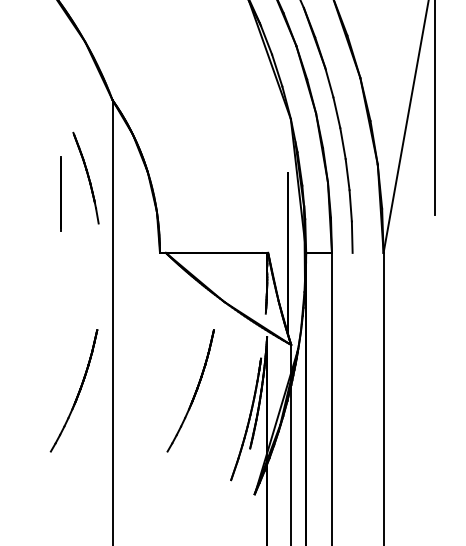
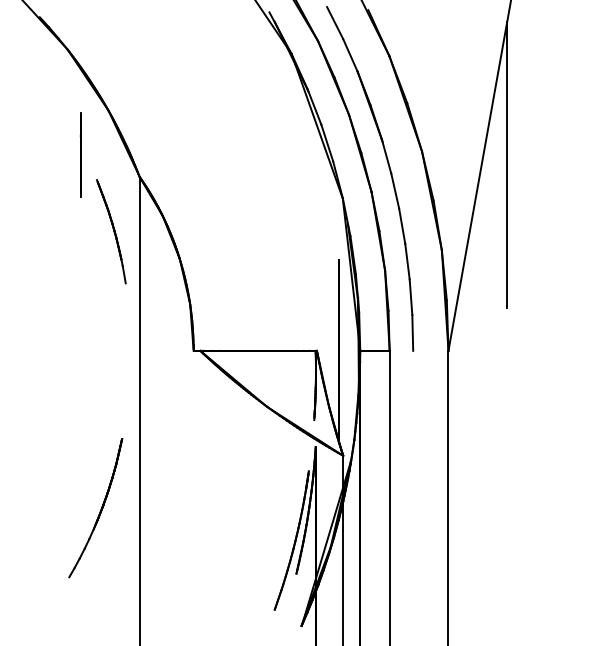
part: (86, 178) -> (111, 231), moved
line: (60, 193) -> (80, 154), moved
part: (190, 391) -> (228, 508), removed

